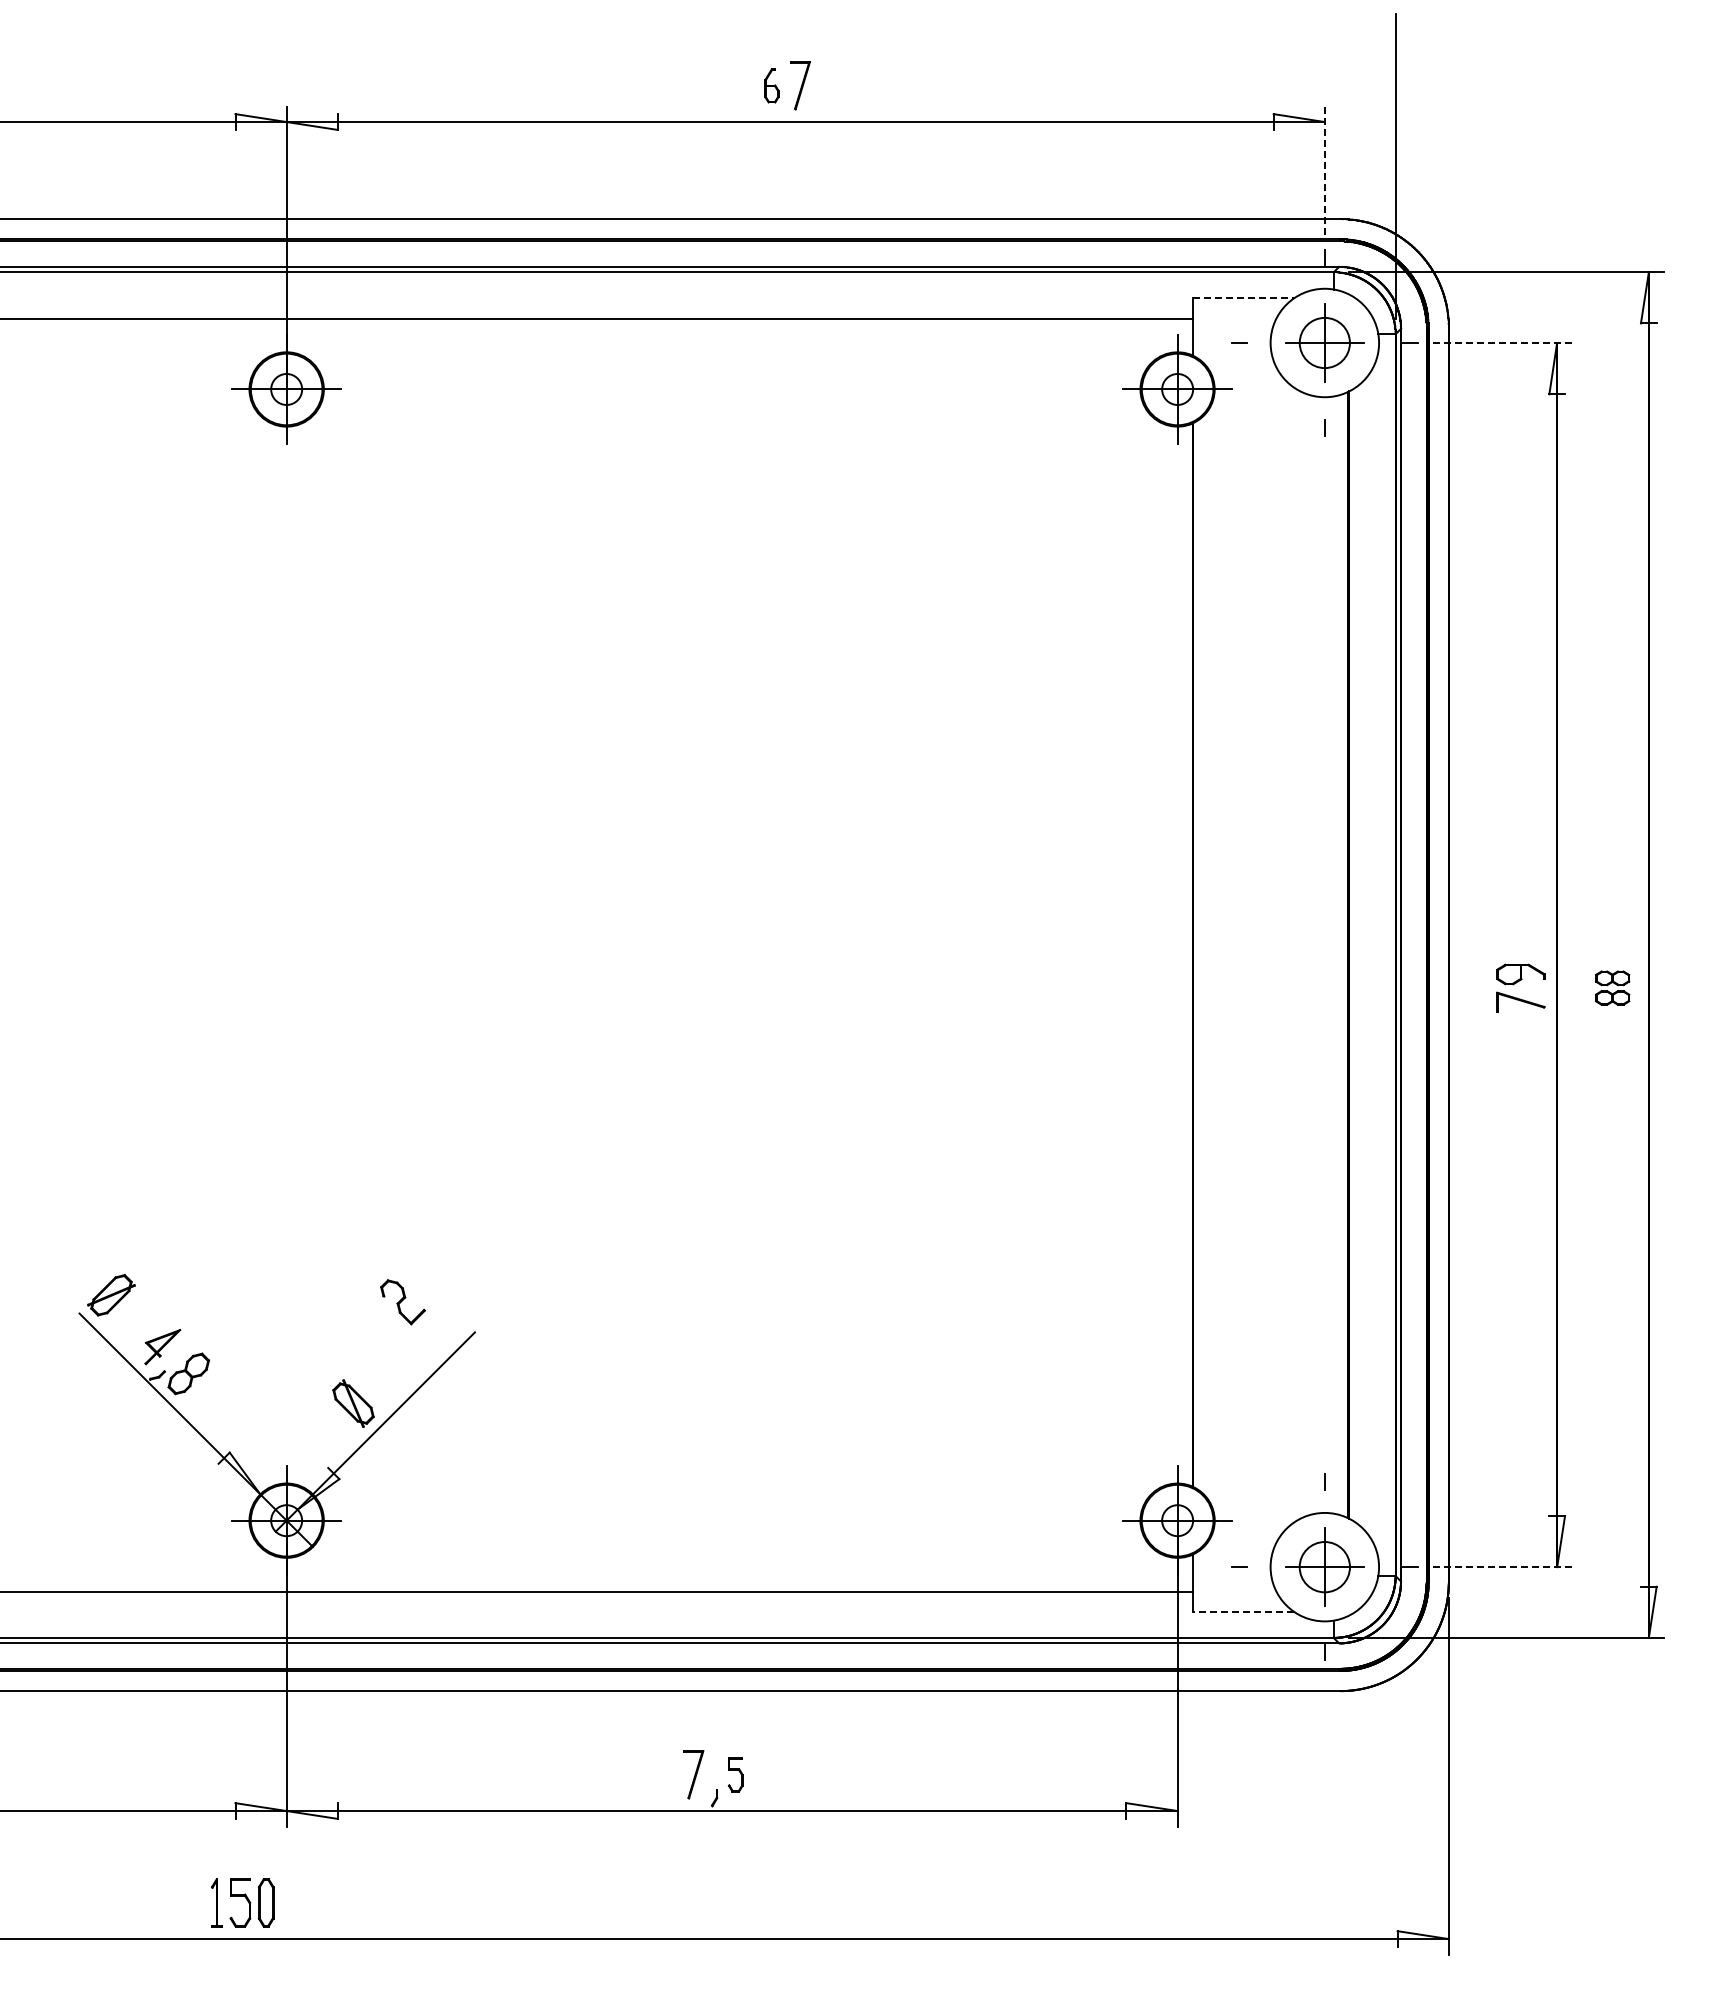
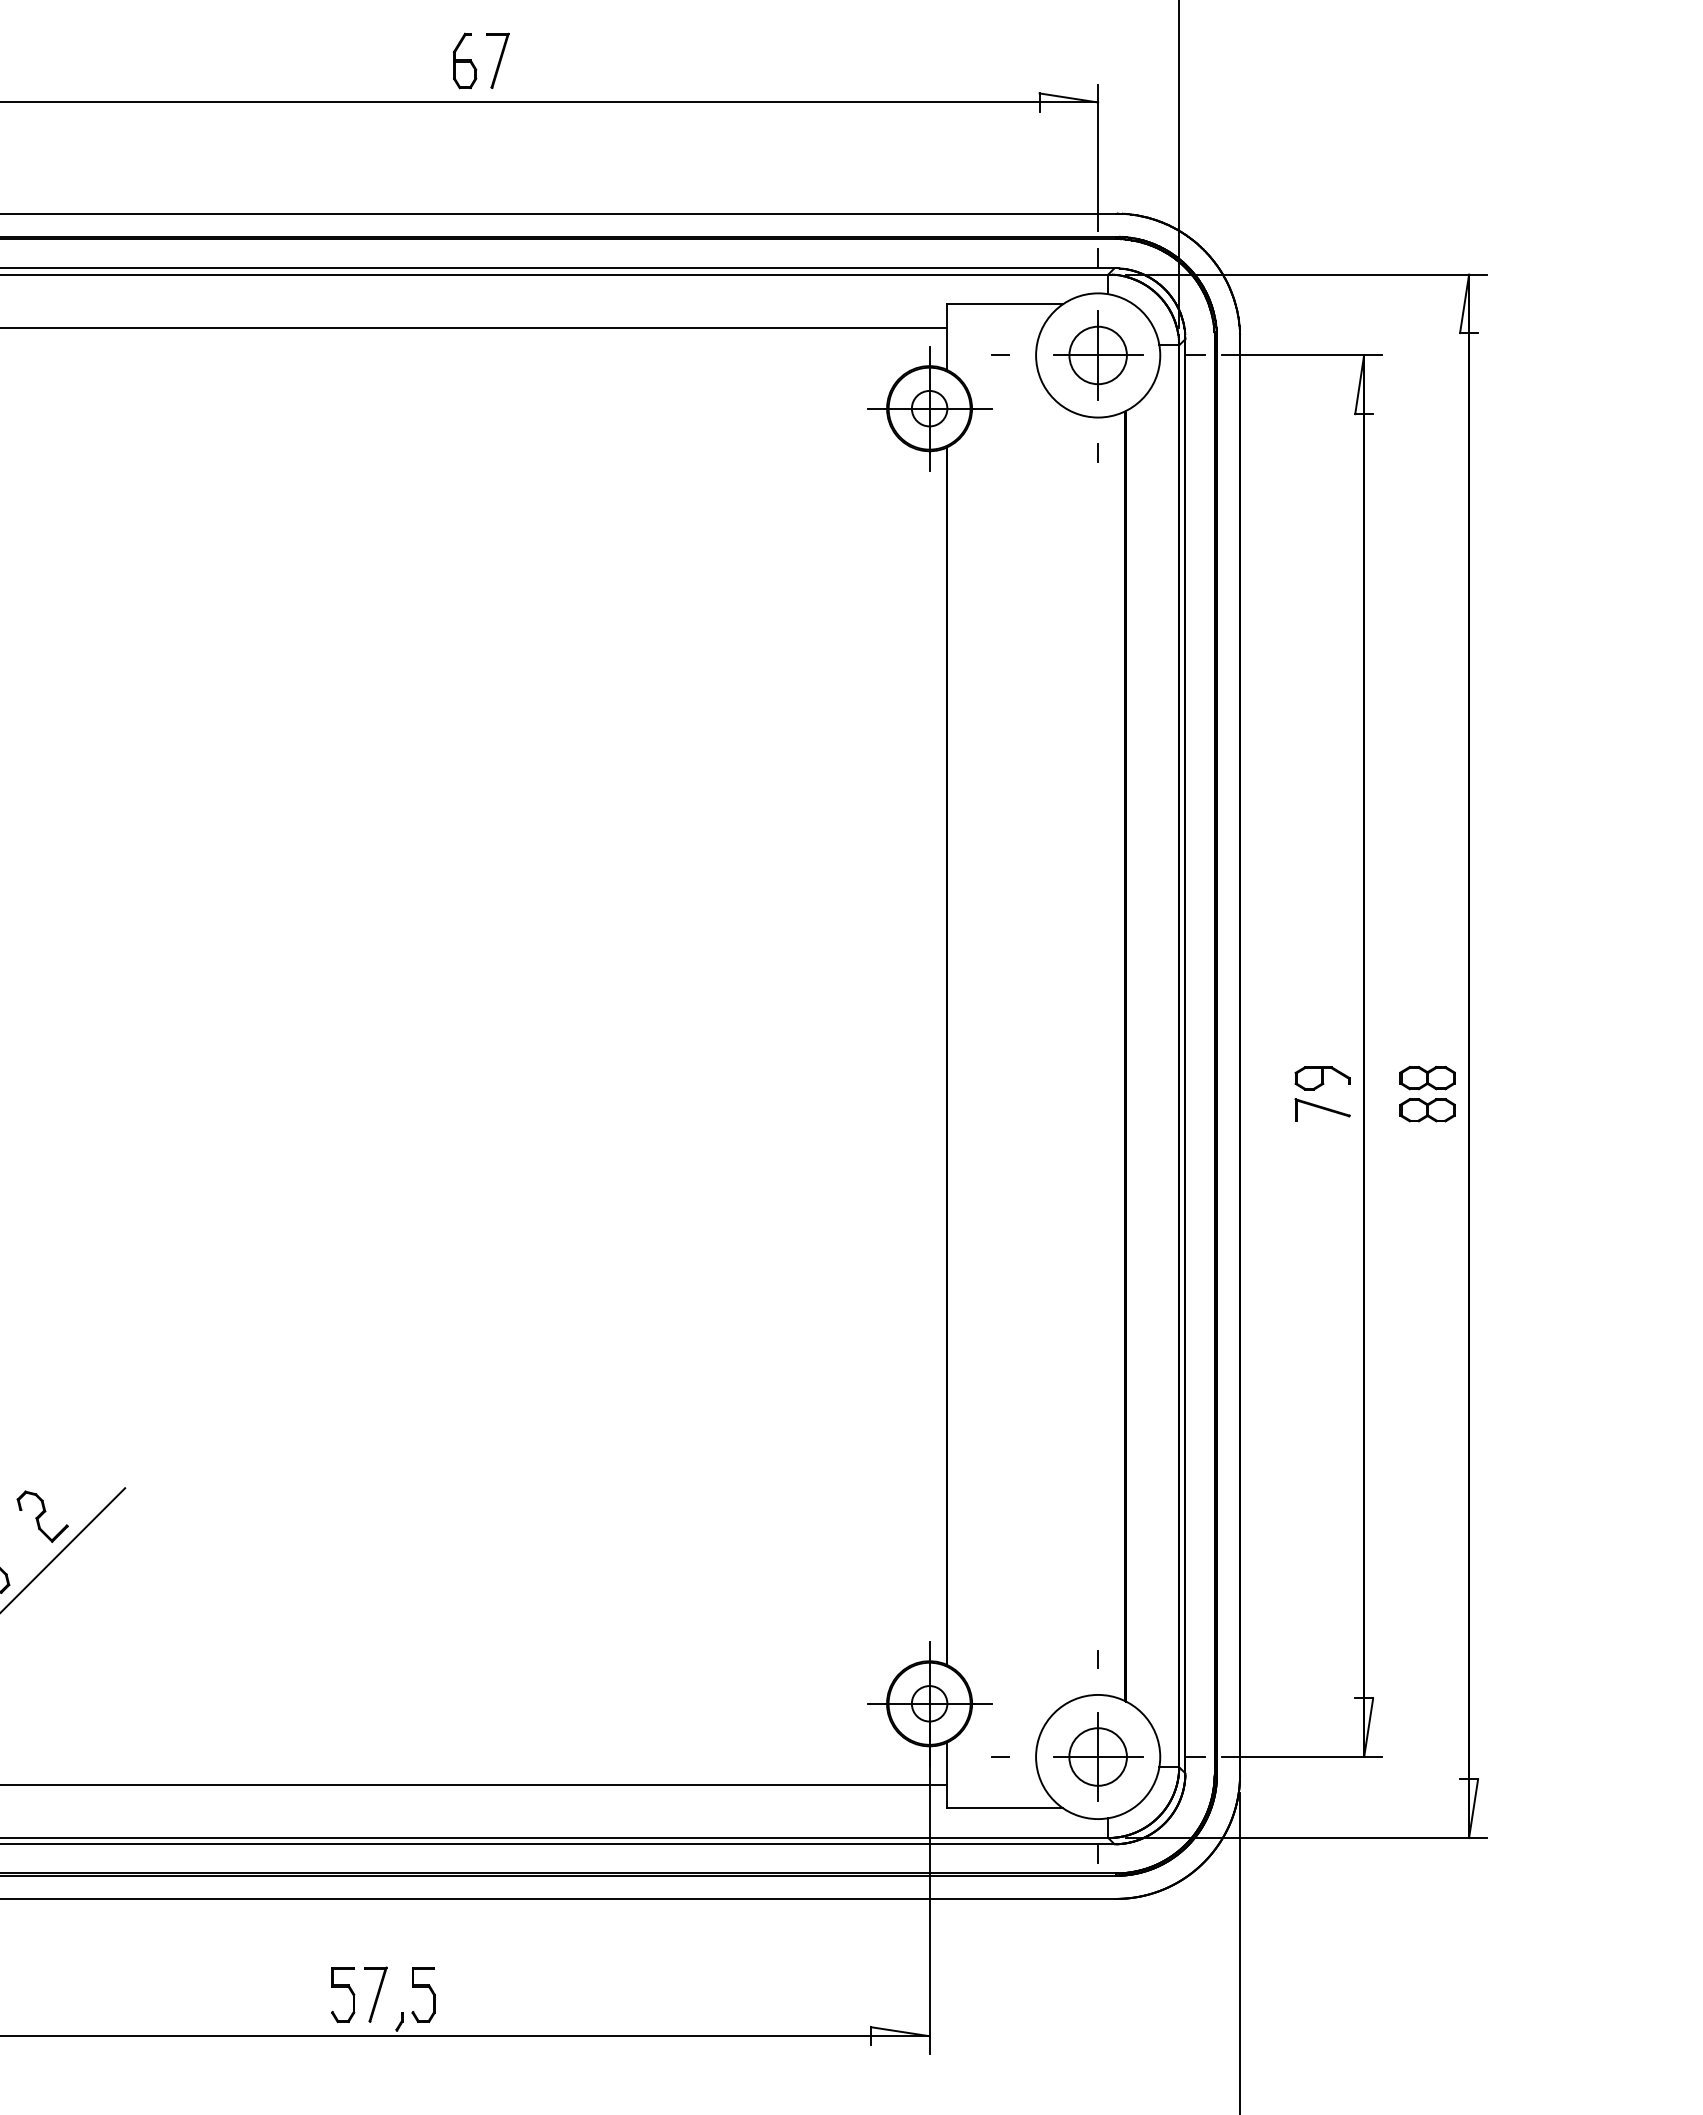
part: (771, 85) -> (464, 60), size x1.43
line: (1324, 170) -> (1097, 157), dashed -> solid
line: (1244, 298) -> (1006, 304), dashed -> solid
line: (1502, 343) -> (1301, 356), dashed -> solid
part: (1612, 987) -> (1427, 1093), size x1.43
part: (402, 1302) -> (42, 1516), moved
line: (1502, 1567) -> (1301, 1757), dashed -> solid
line: (1243, 1611) -> (1005, 1807), dashed -> solid
part: (665, 1774) -> (343, 1994), added
part: (735, 1774) -> (423, 1994), size x1.43

